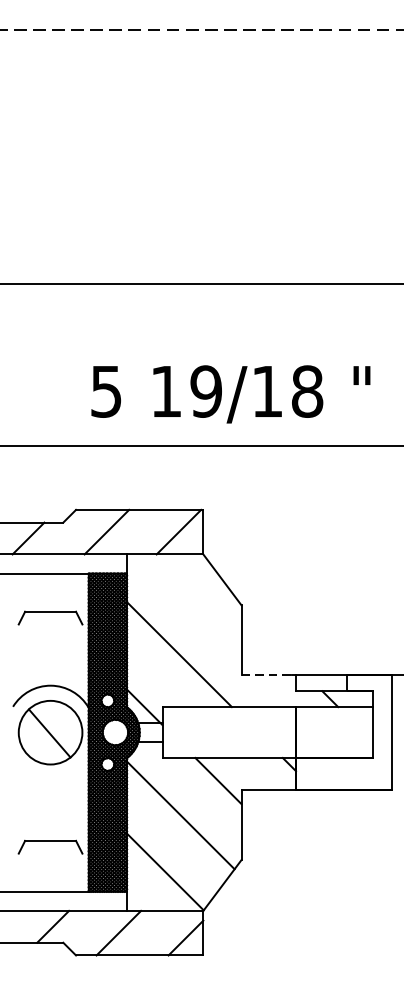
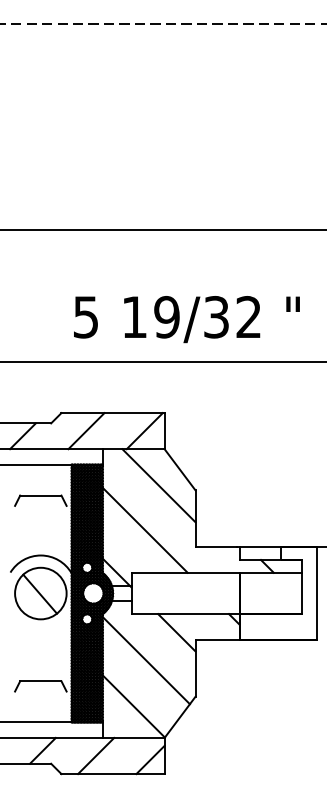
text: (287, 391) -> (232, 317), 19/18 -> 19/32
line: (195, 599) -> (158, 485), added
line: (267, 675) -> (216, 547), dashed -> solid

